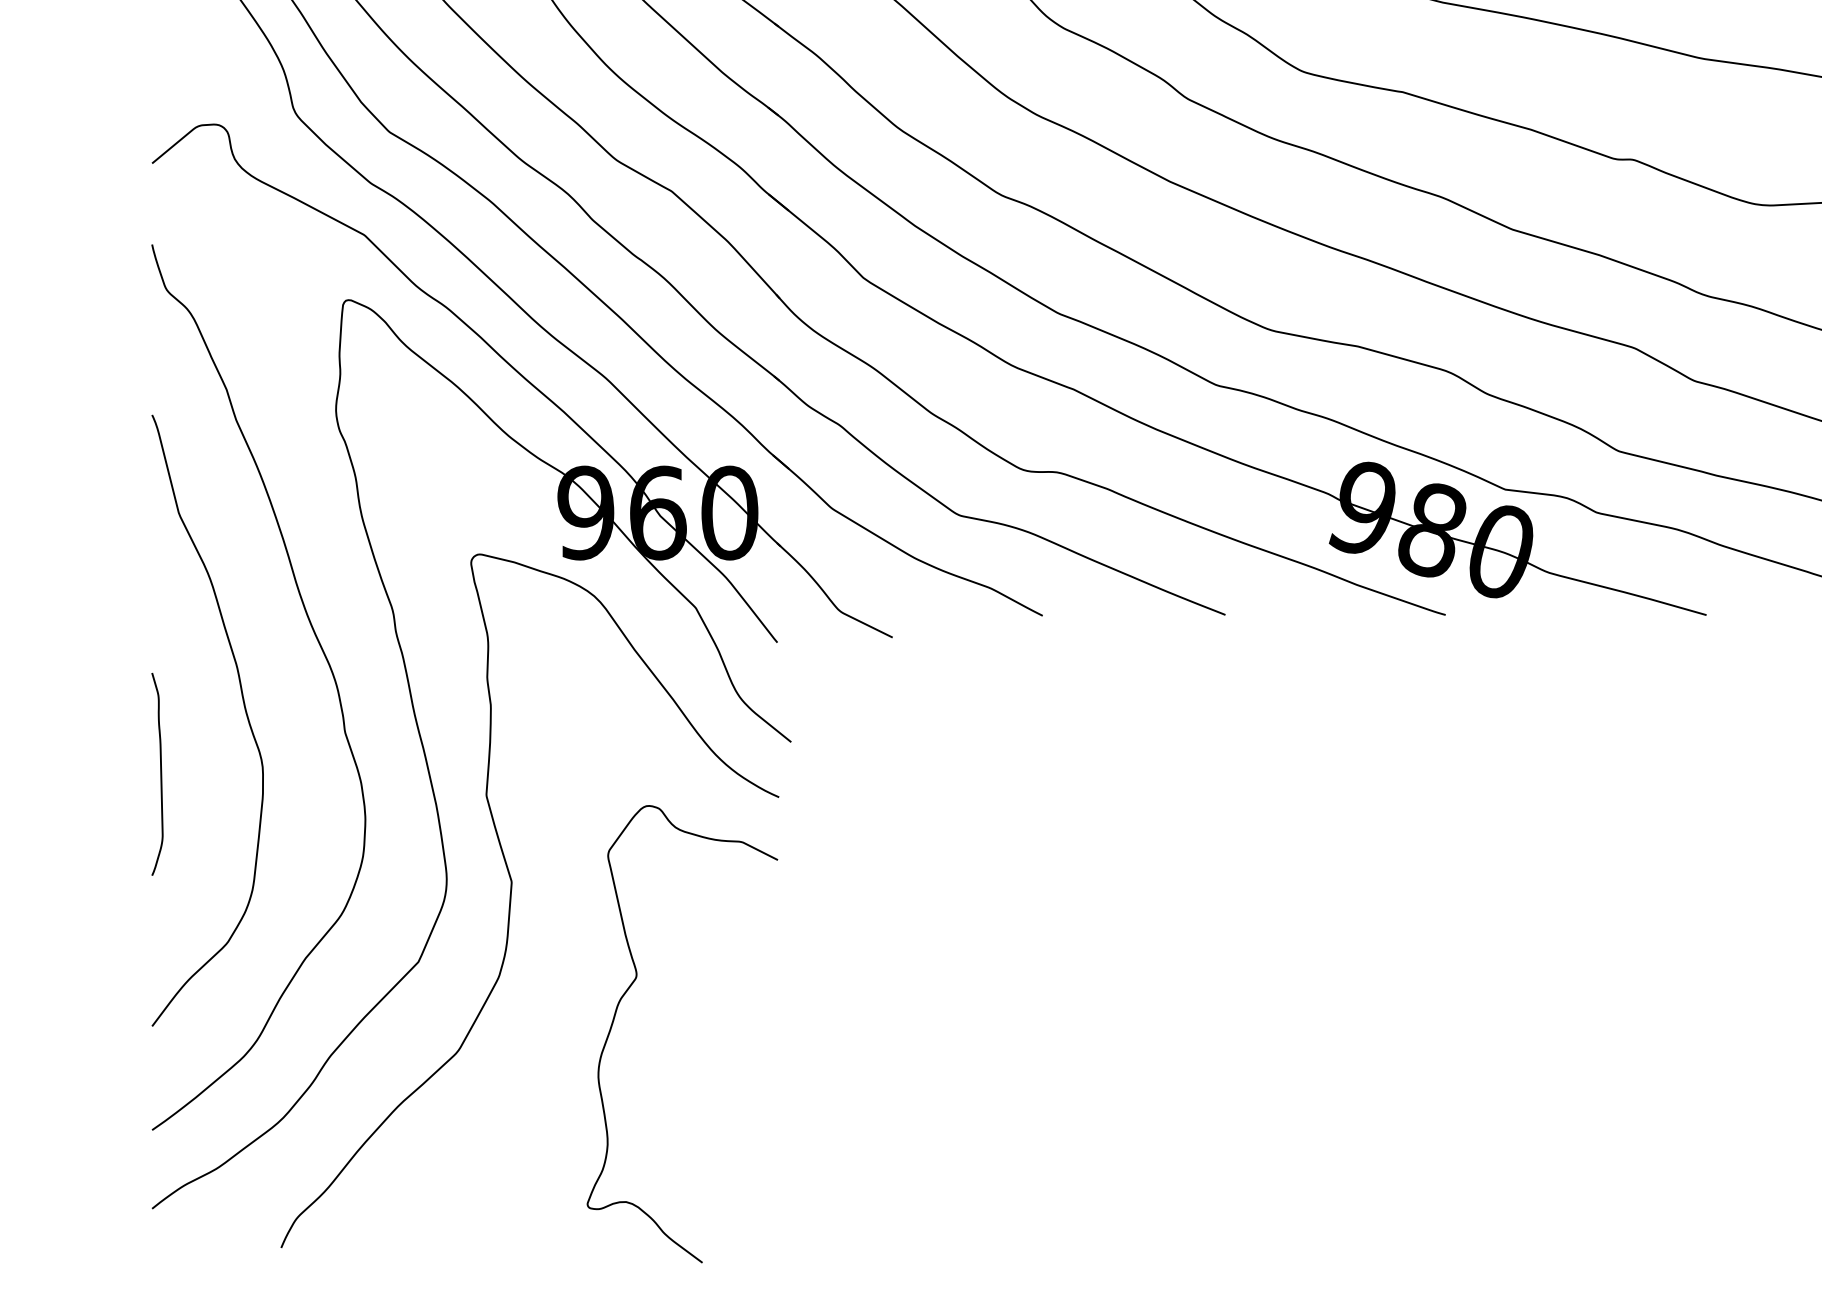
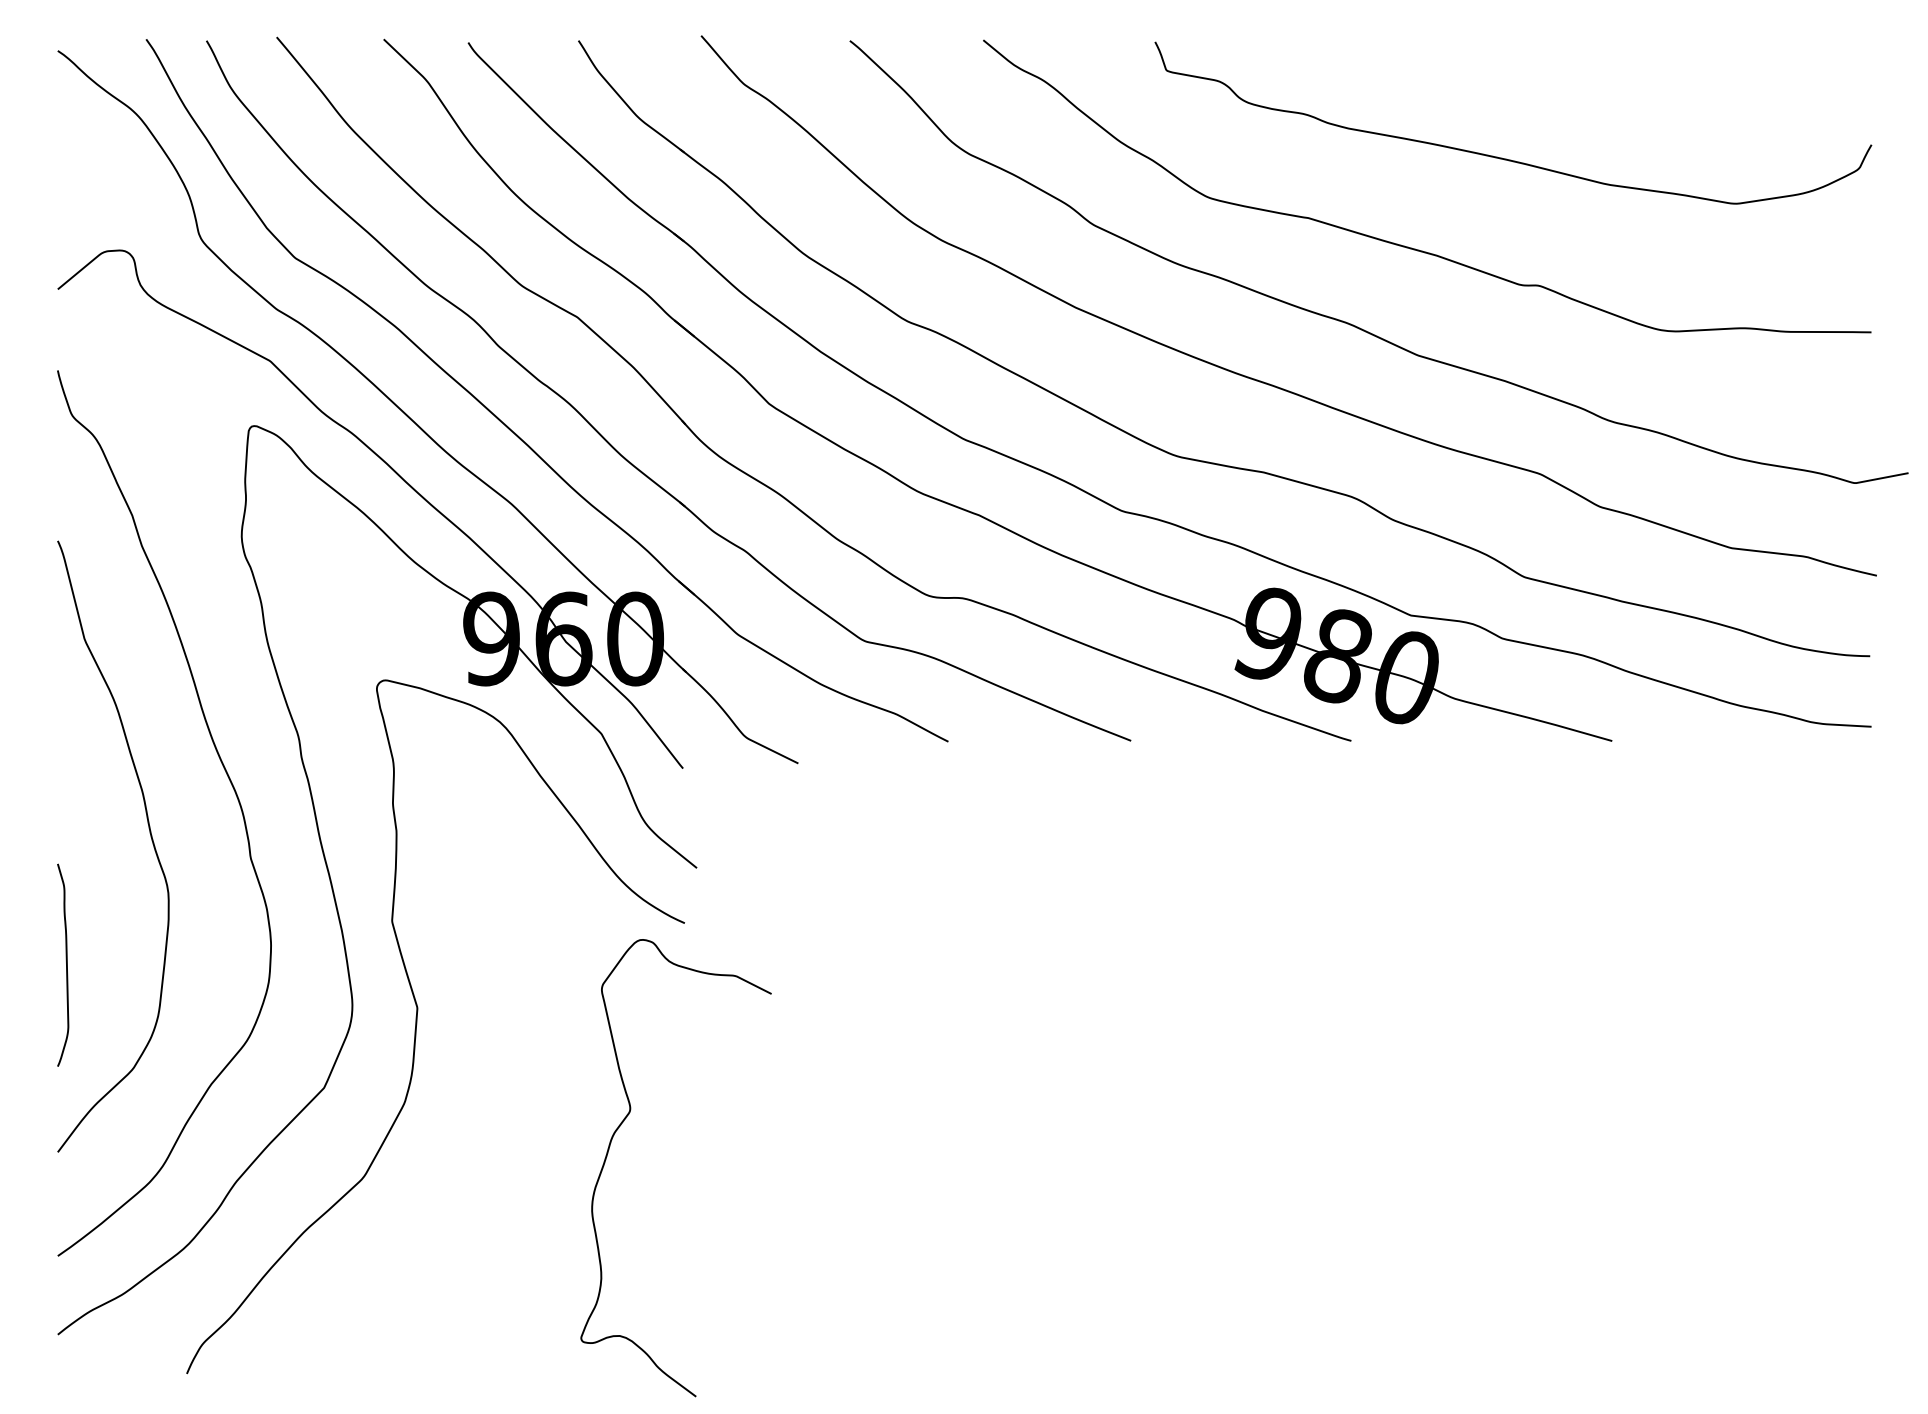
curve: (160, 773) -> (66, 964), moved
curve: (615, 1016) -> (609, 1150), moved

